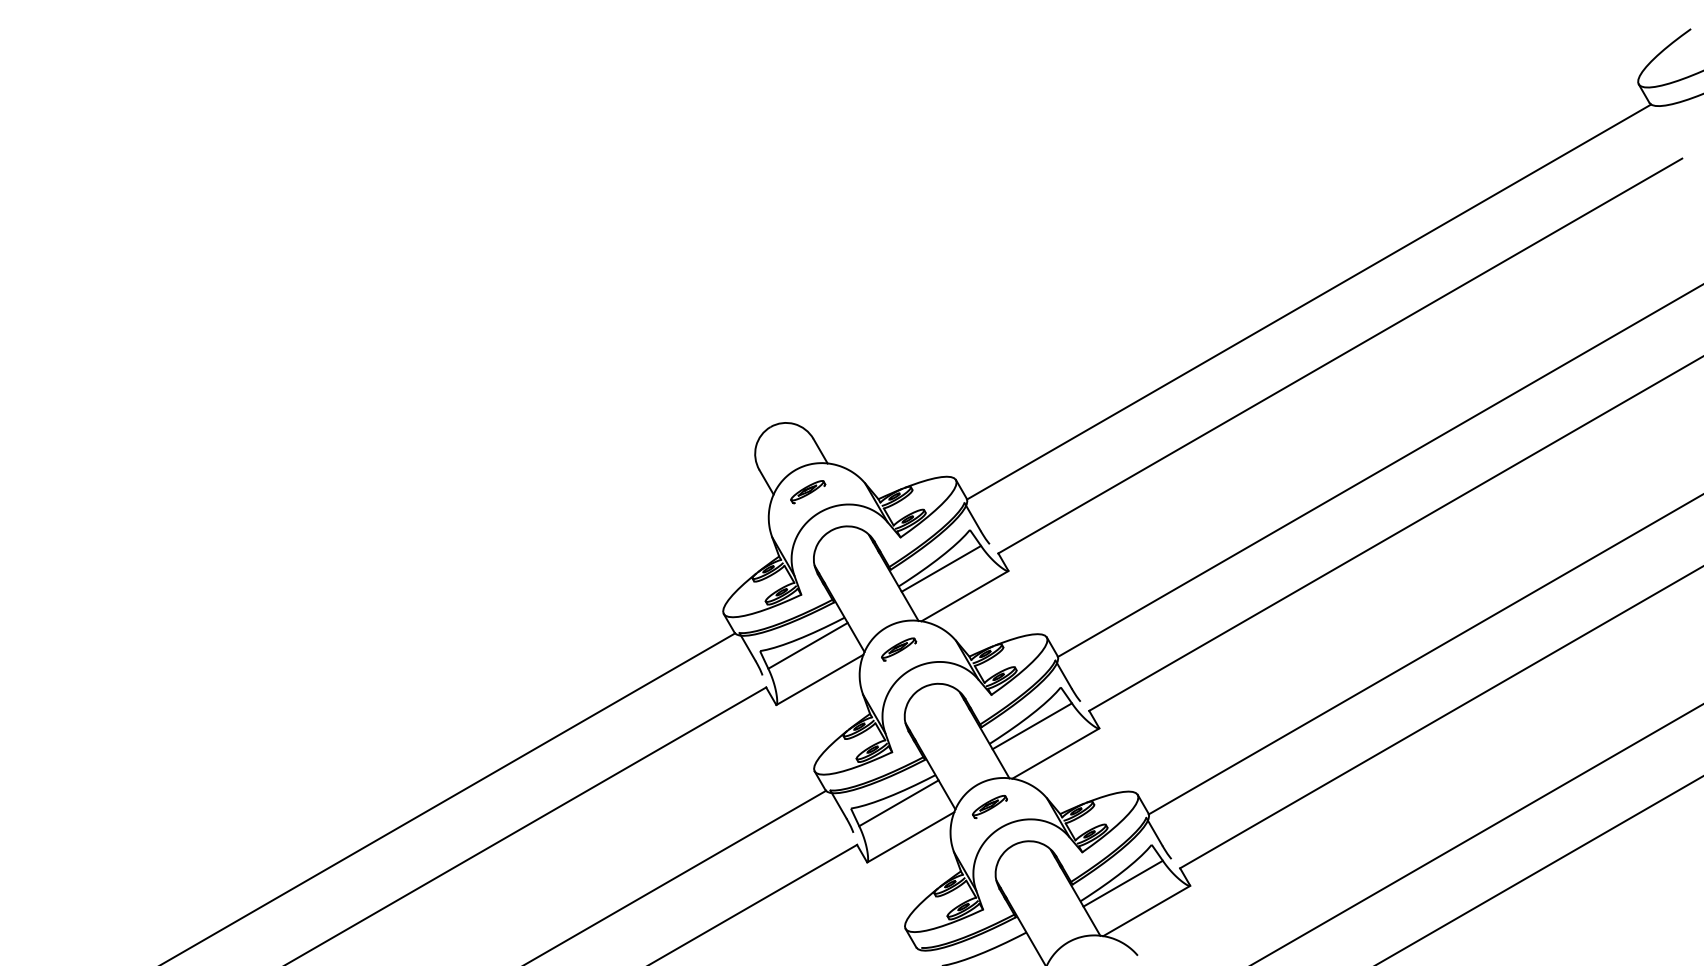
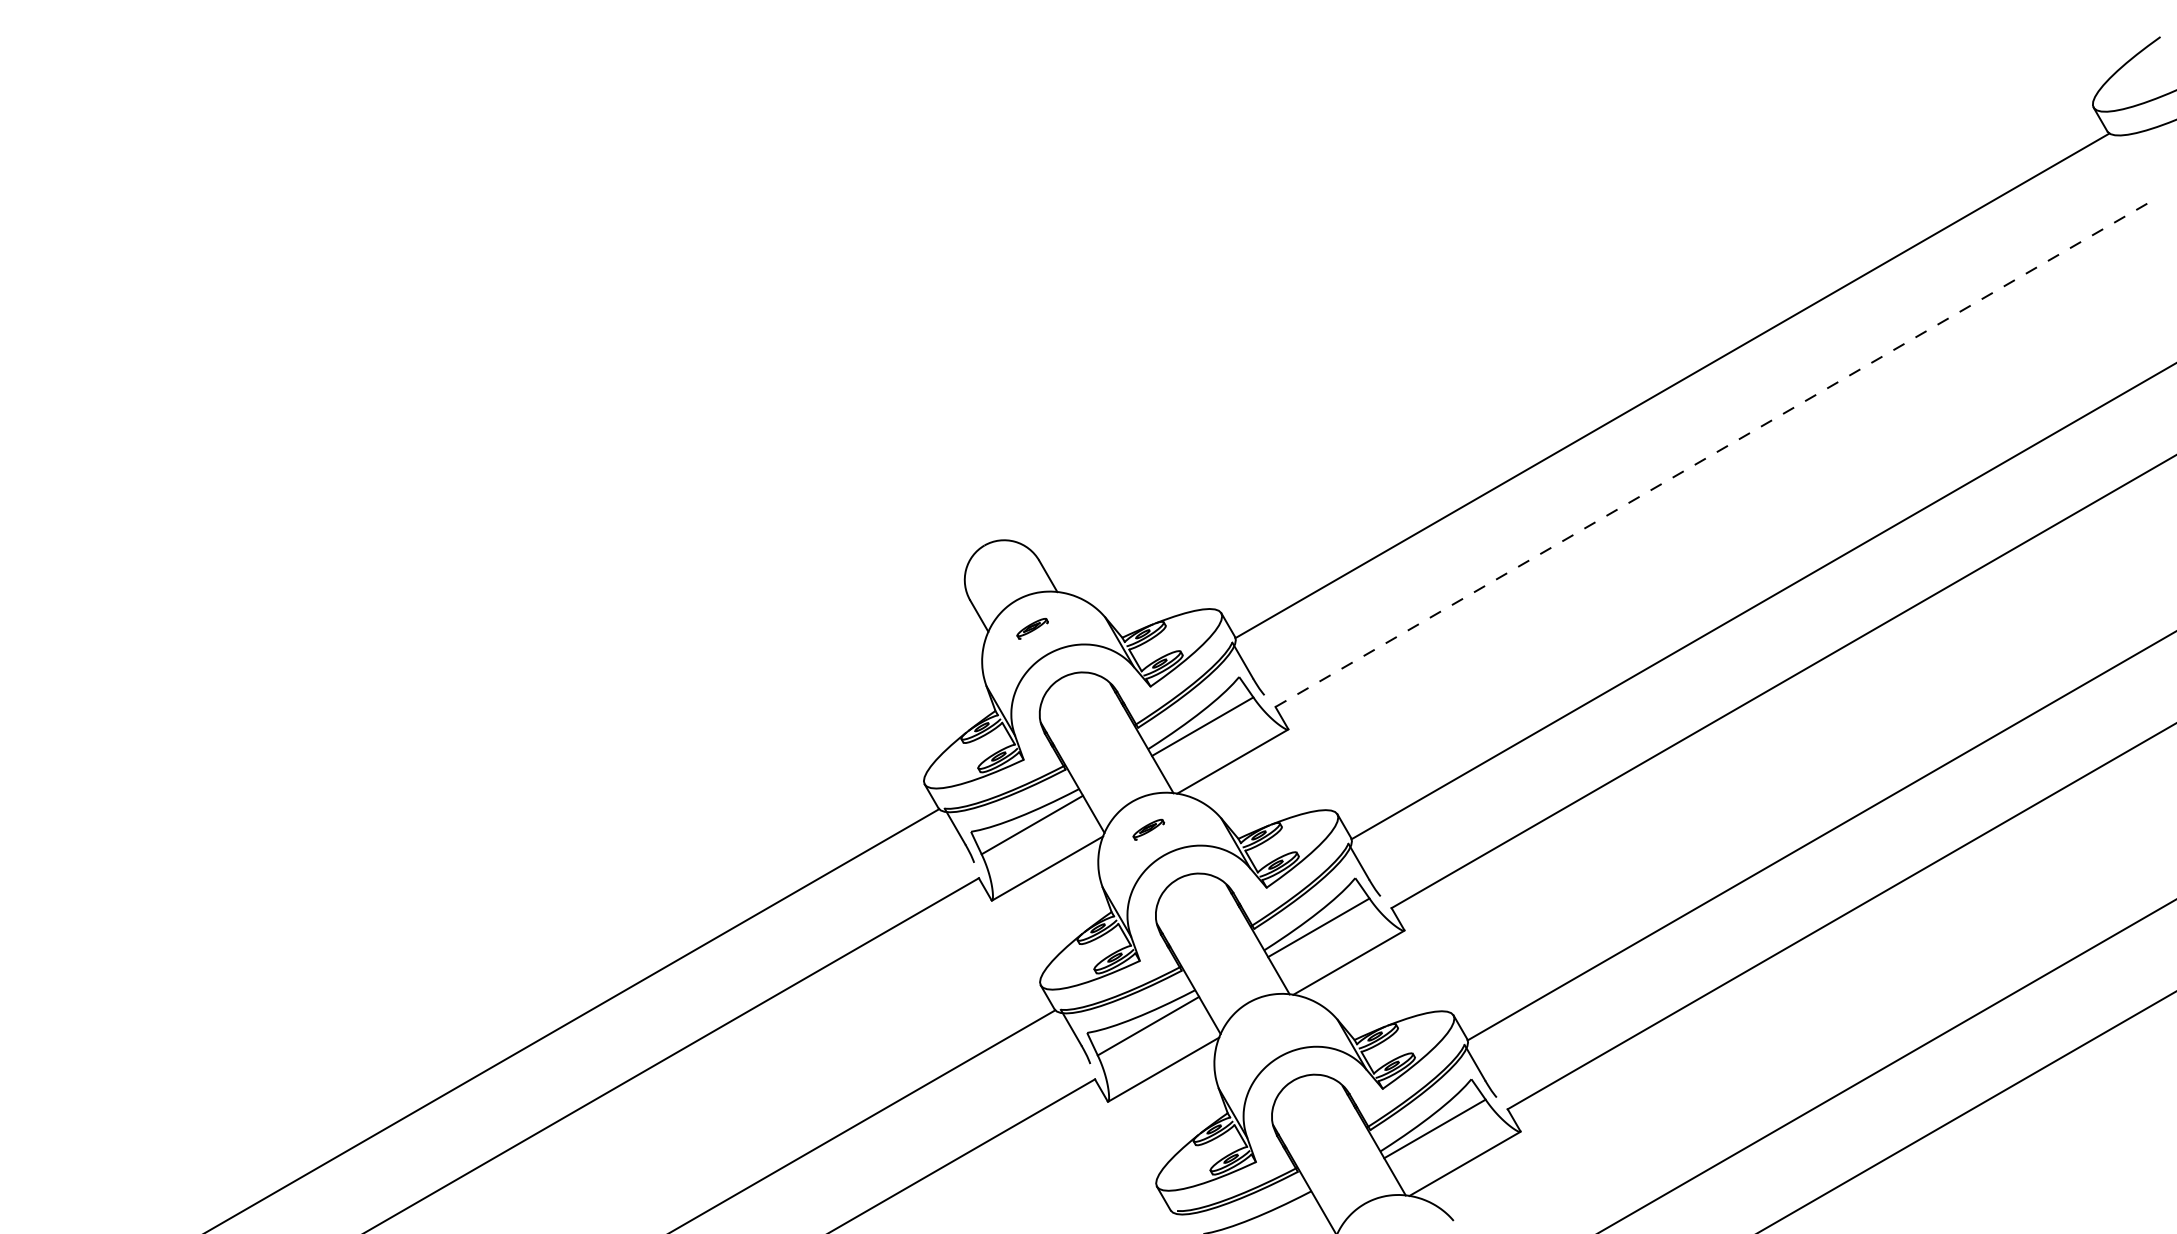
line: (1340, 356) -> (1712, 455), solid -> dashed
part: (808, 492) -> (1032, 629), size x0.7
part: (899, 649) -> (1149, 829), size x0.7
part: (989, 807) -> (1264, 1031), removed

